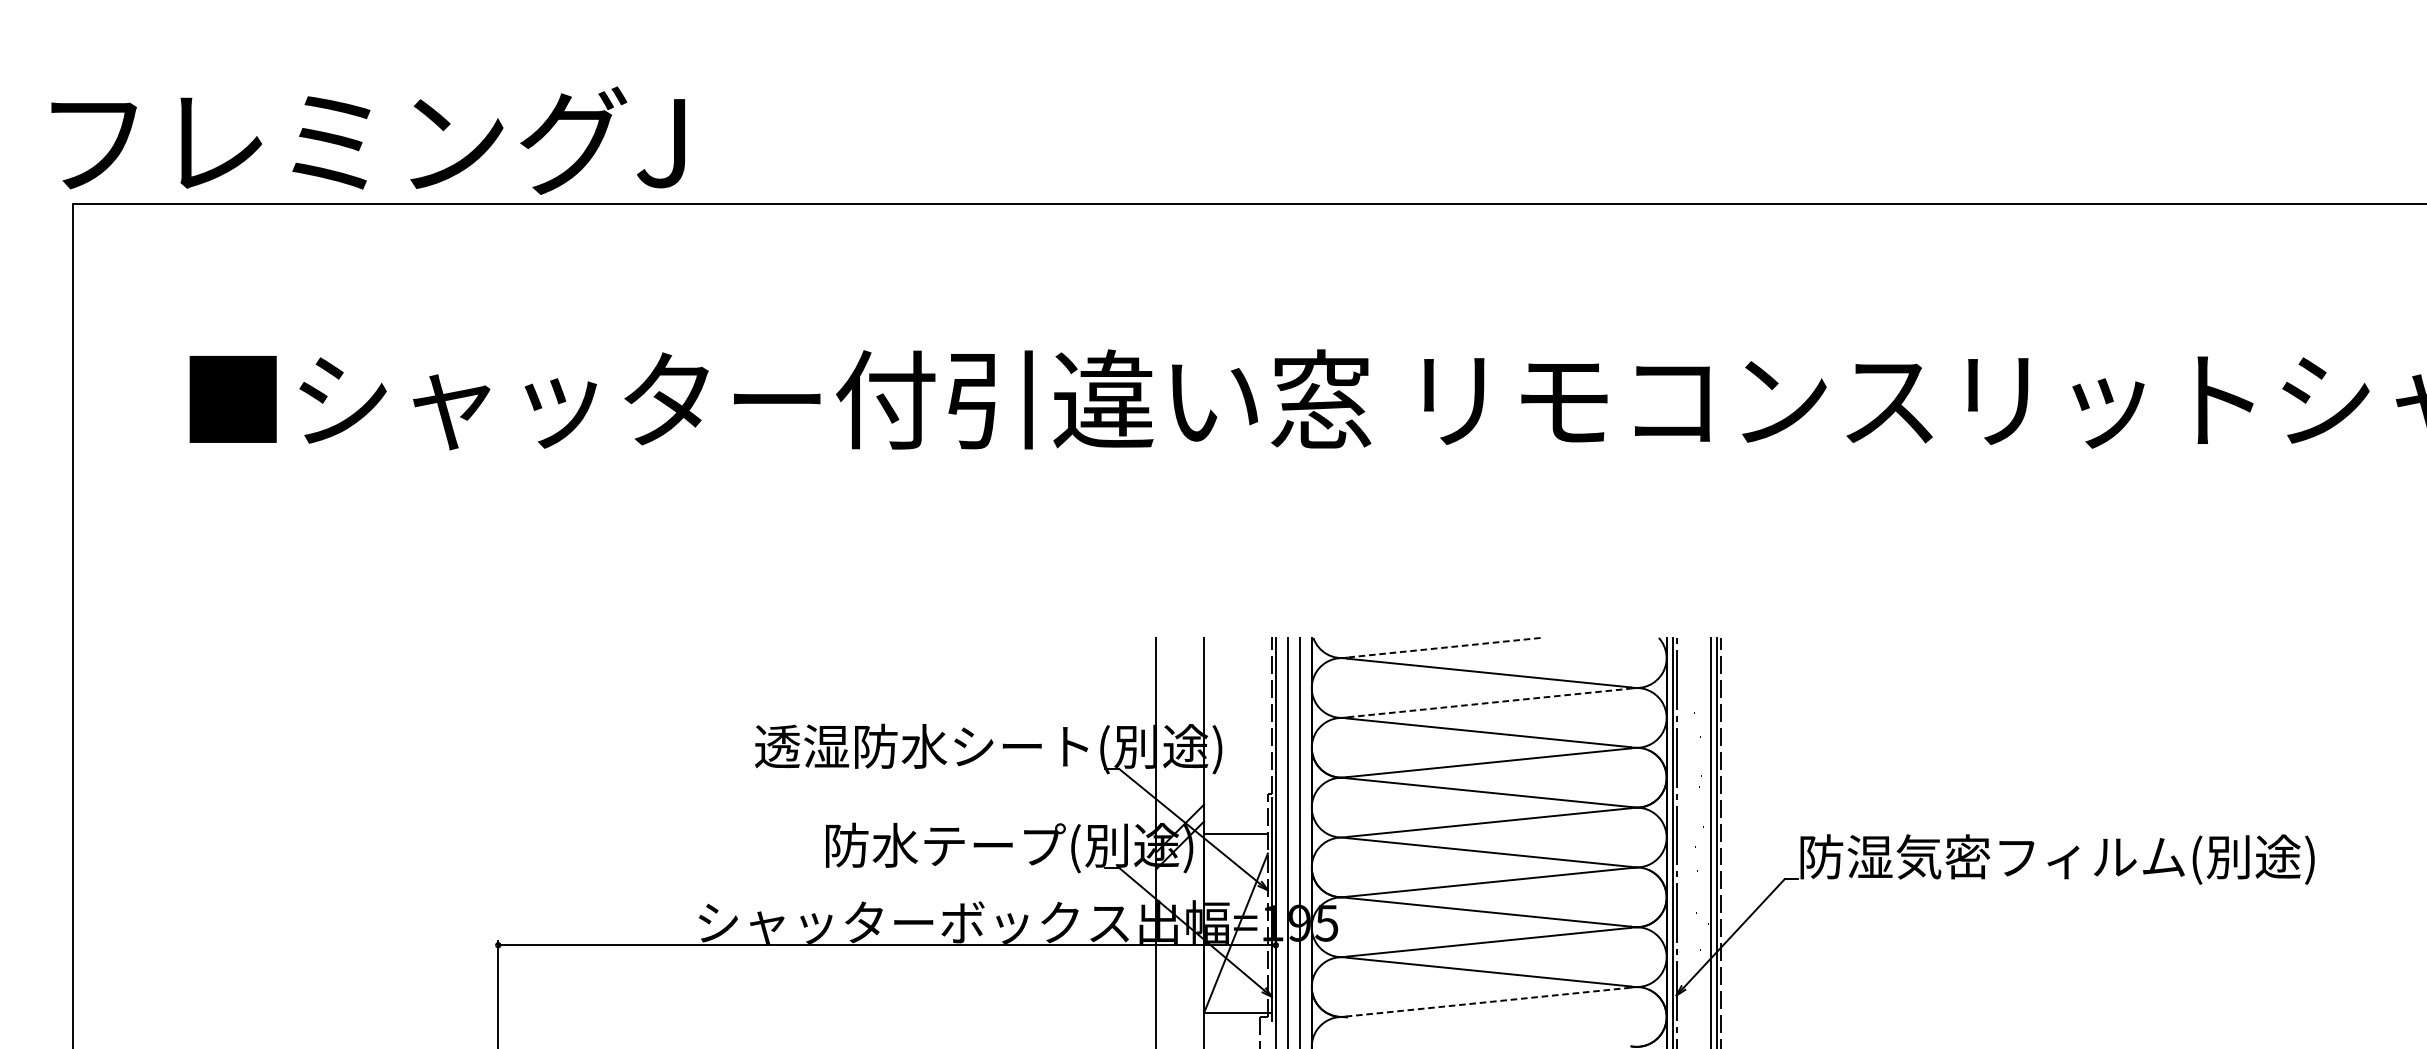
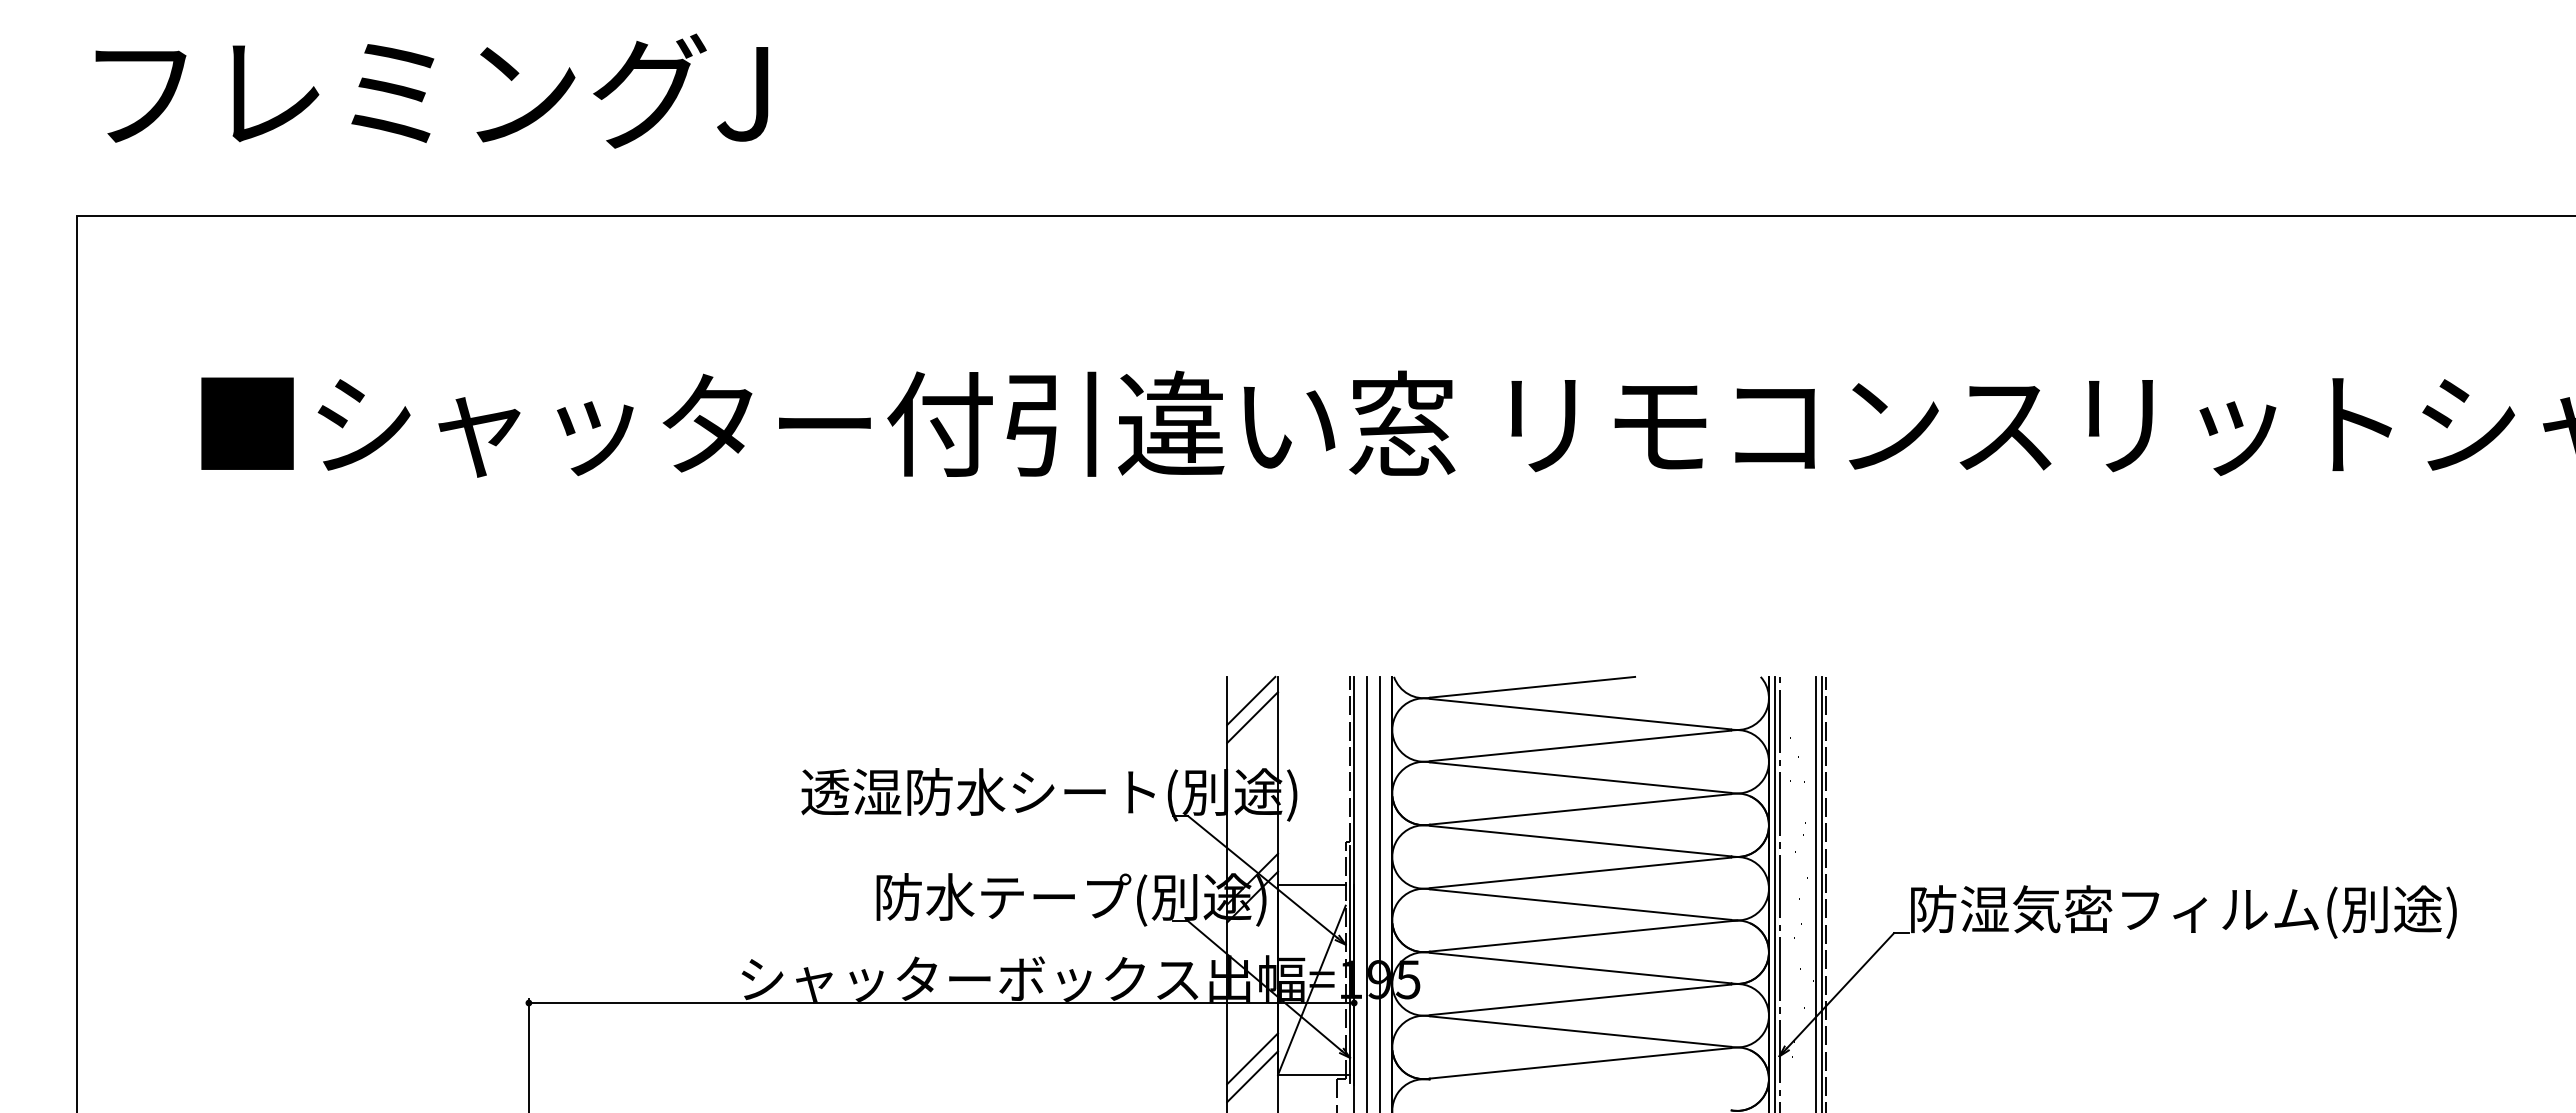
text: (367, 140) -> (431, 90), moved
line: (1443, 647) -> (1532, 687), dashed -> solid
line: (1179, 660) -> (1251, 700), added
line: (1180, 676) -> (1252, 717), added
line: (1489, 702) -> (1580, 745), dashed -> solid
line: (1180, 997) -> (1252, 1058), added
line: (1489, 1002) -> (1580, 1063), dashed -> solid
line: (1180, 1014) -> (1252, 1076), added

